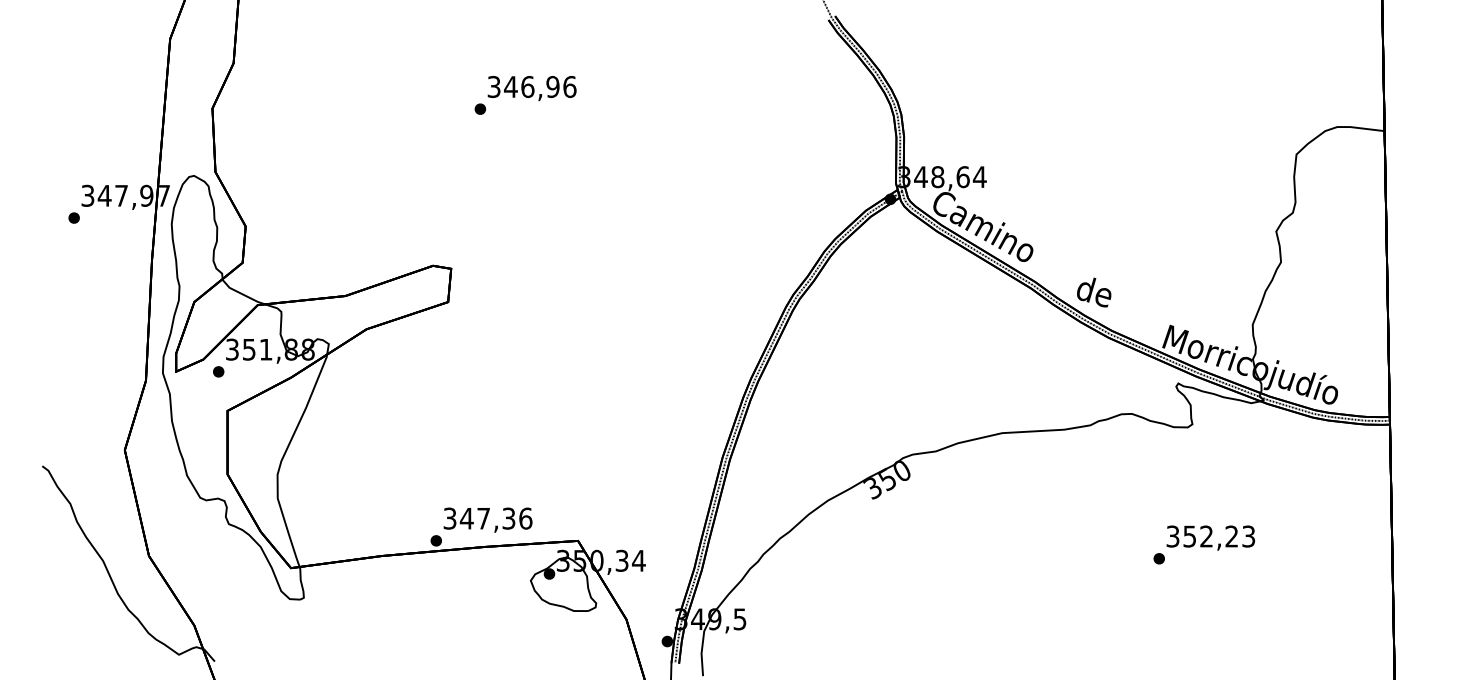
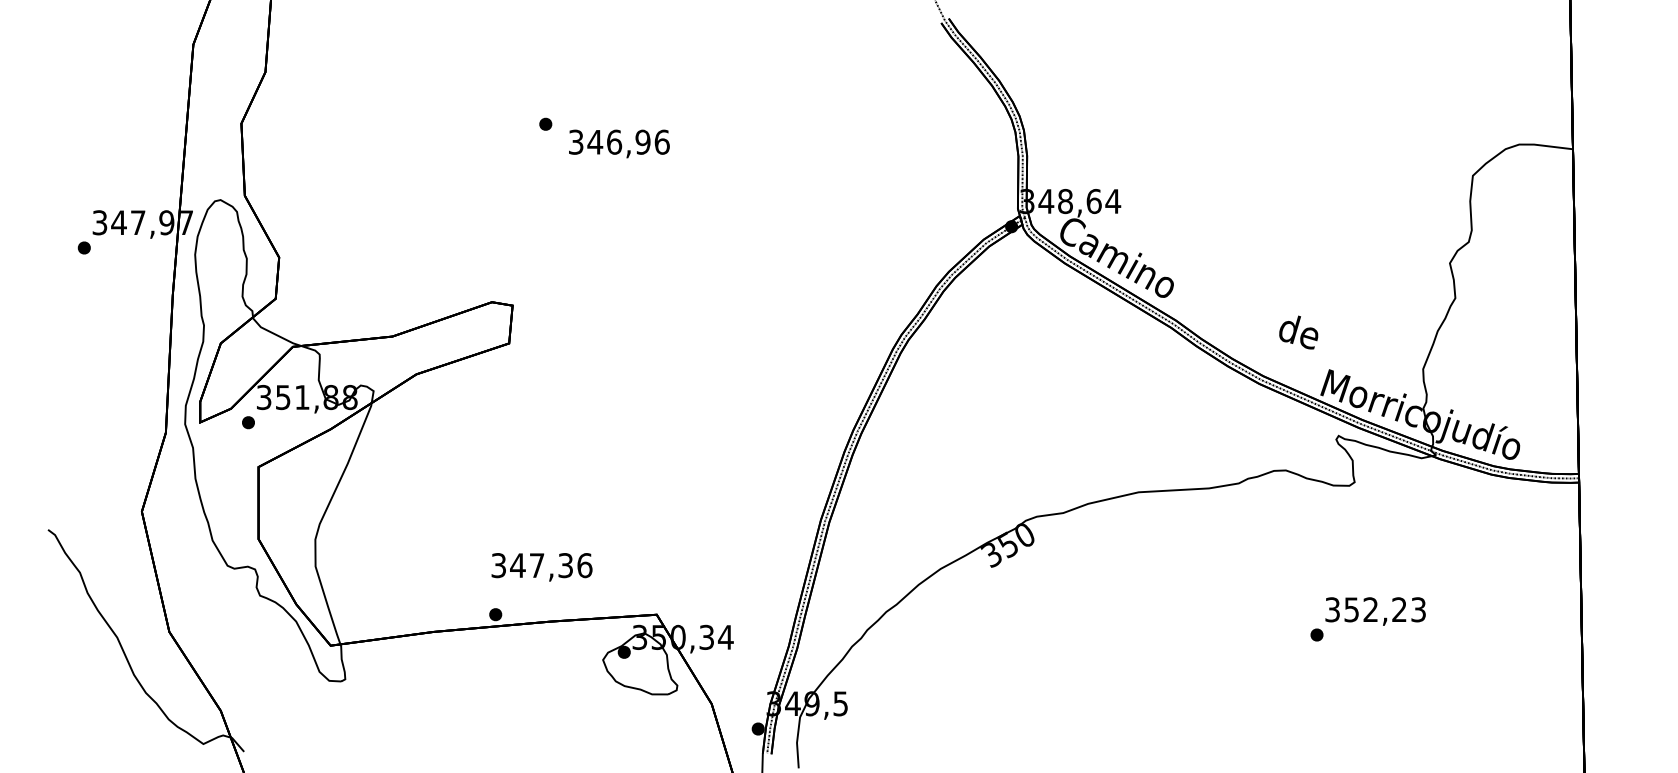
text: (531, 88) -> (618, 143), moved
text: (1094, 292) -> (1299, 332), moved
text: (487, 519) -> (541, 566), moved

